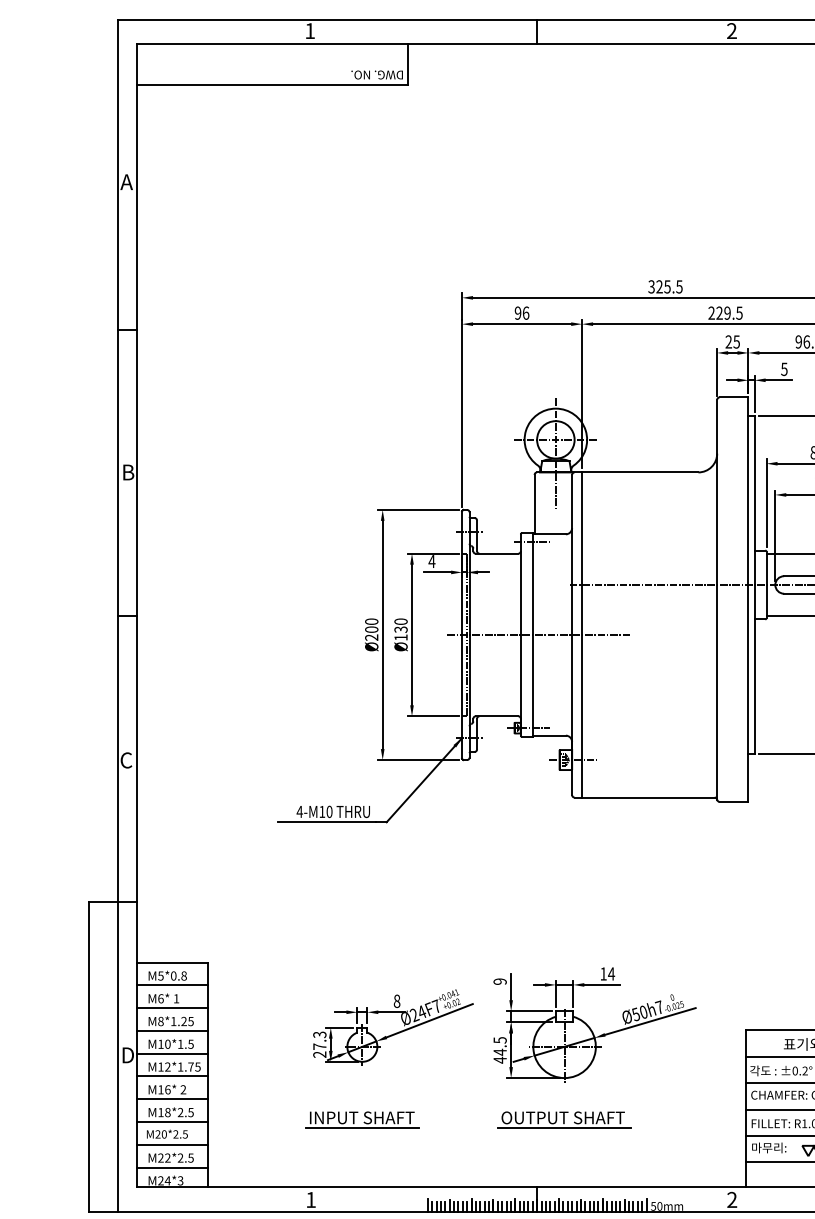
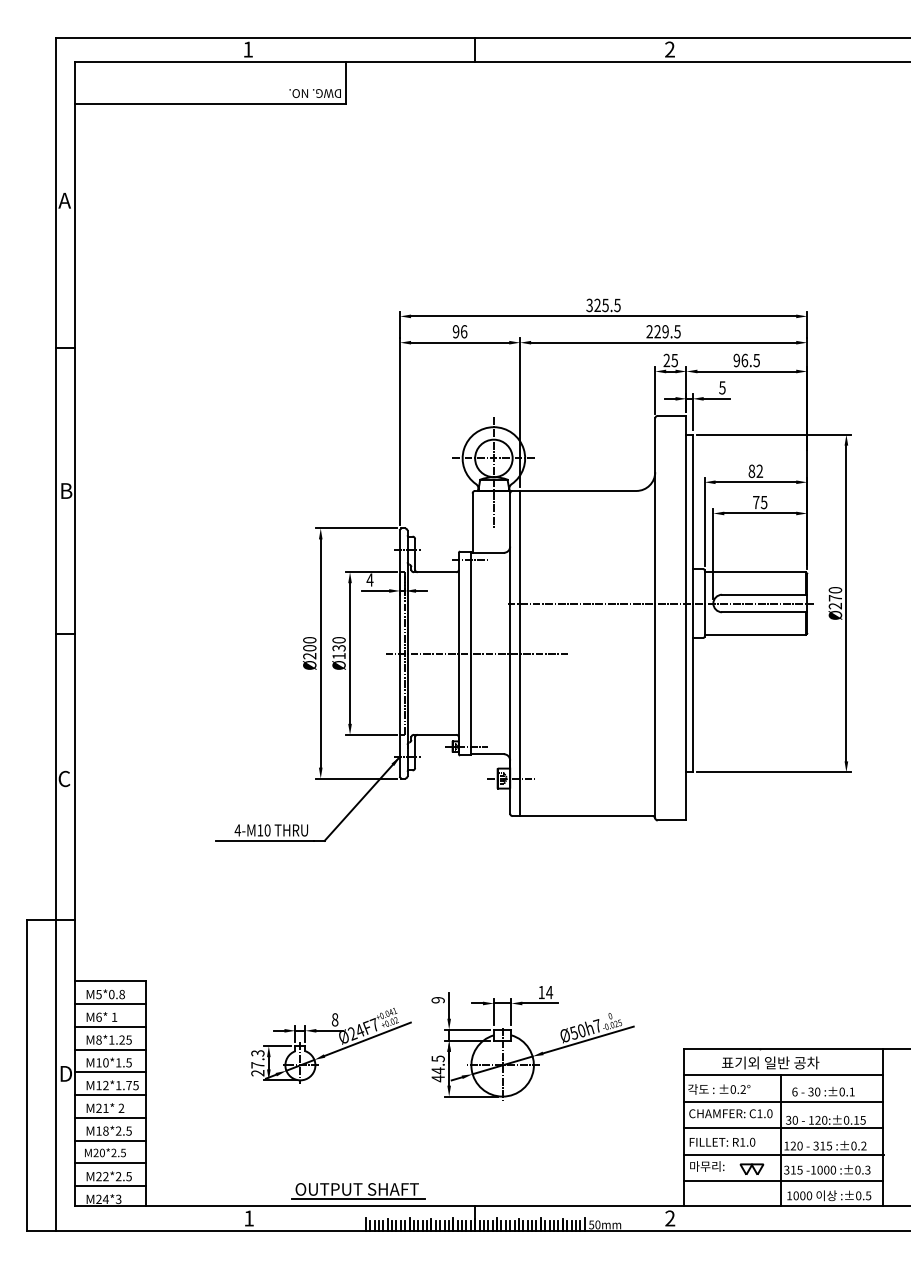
text: (164, 1088) -> (102, 1107), M16* -> M21*
part: (362, 1119) -> (300, 1138), removed
part: (564, 1119) -> (358, 1191), moved

